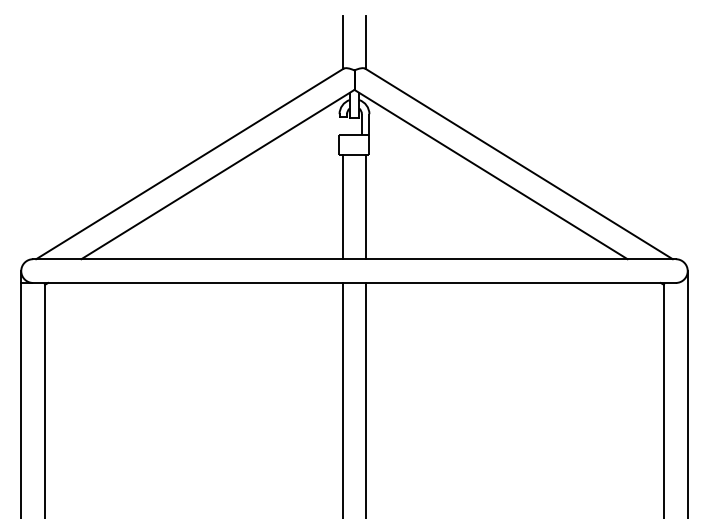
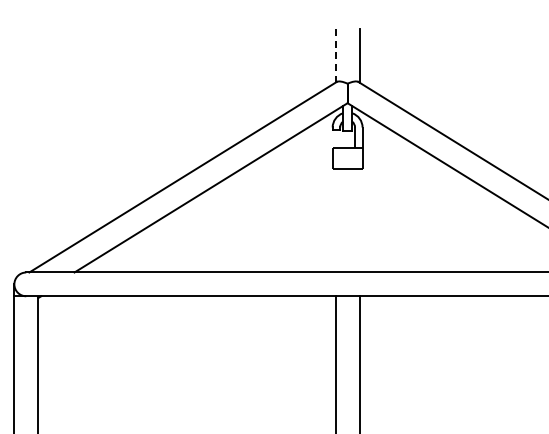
line: (342, 42) -> (335, 55), solid -> dashed
line: (342, 207) -> (335, 220), removed
line: (366, 207) -> (359, 220), removed

